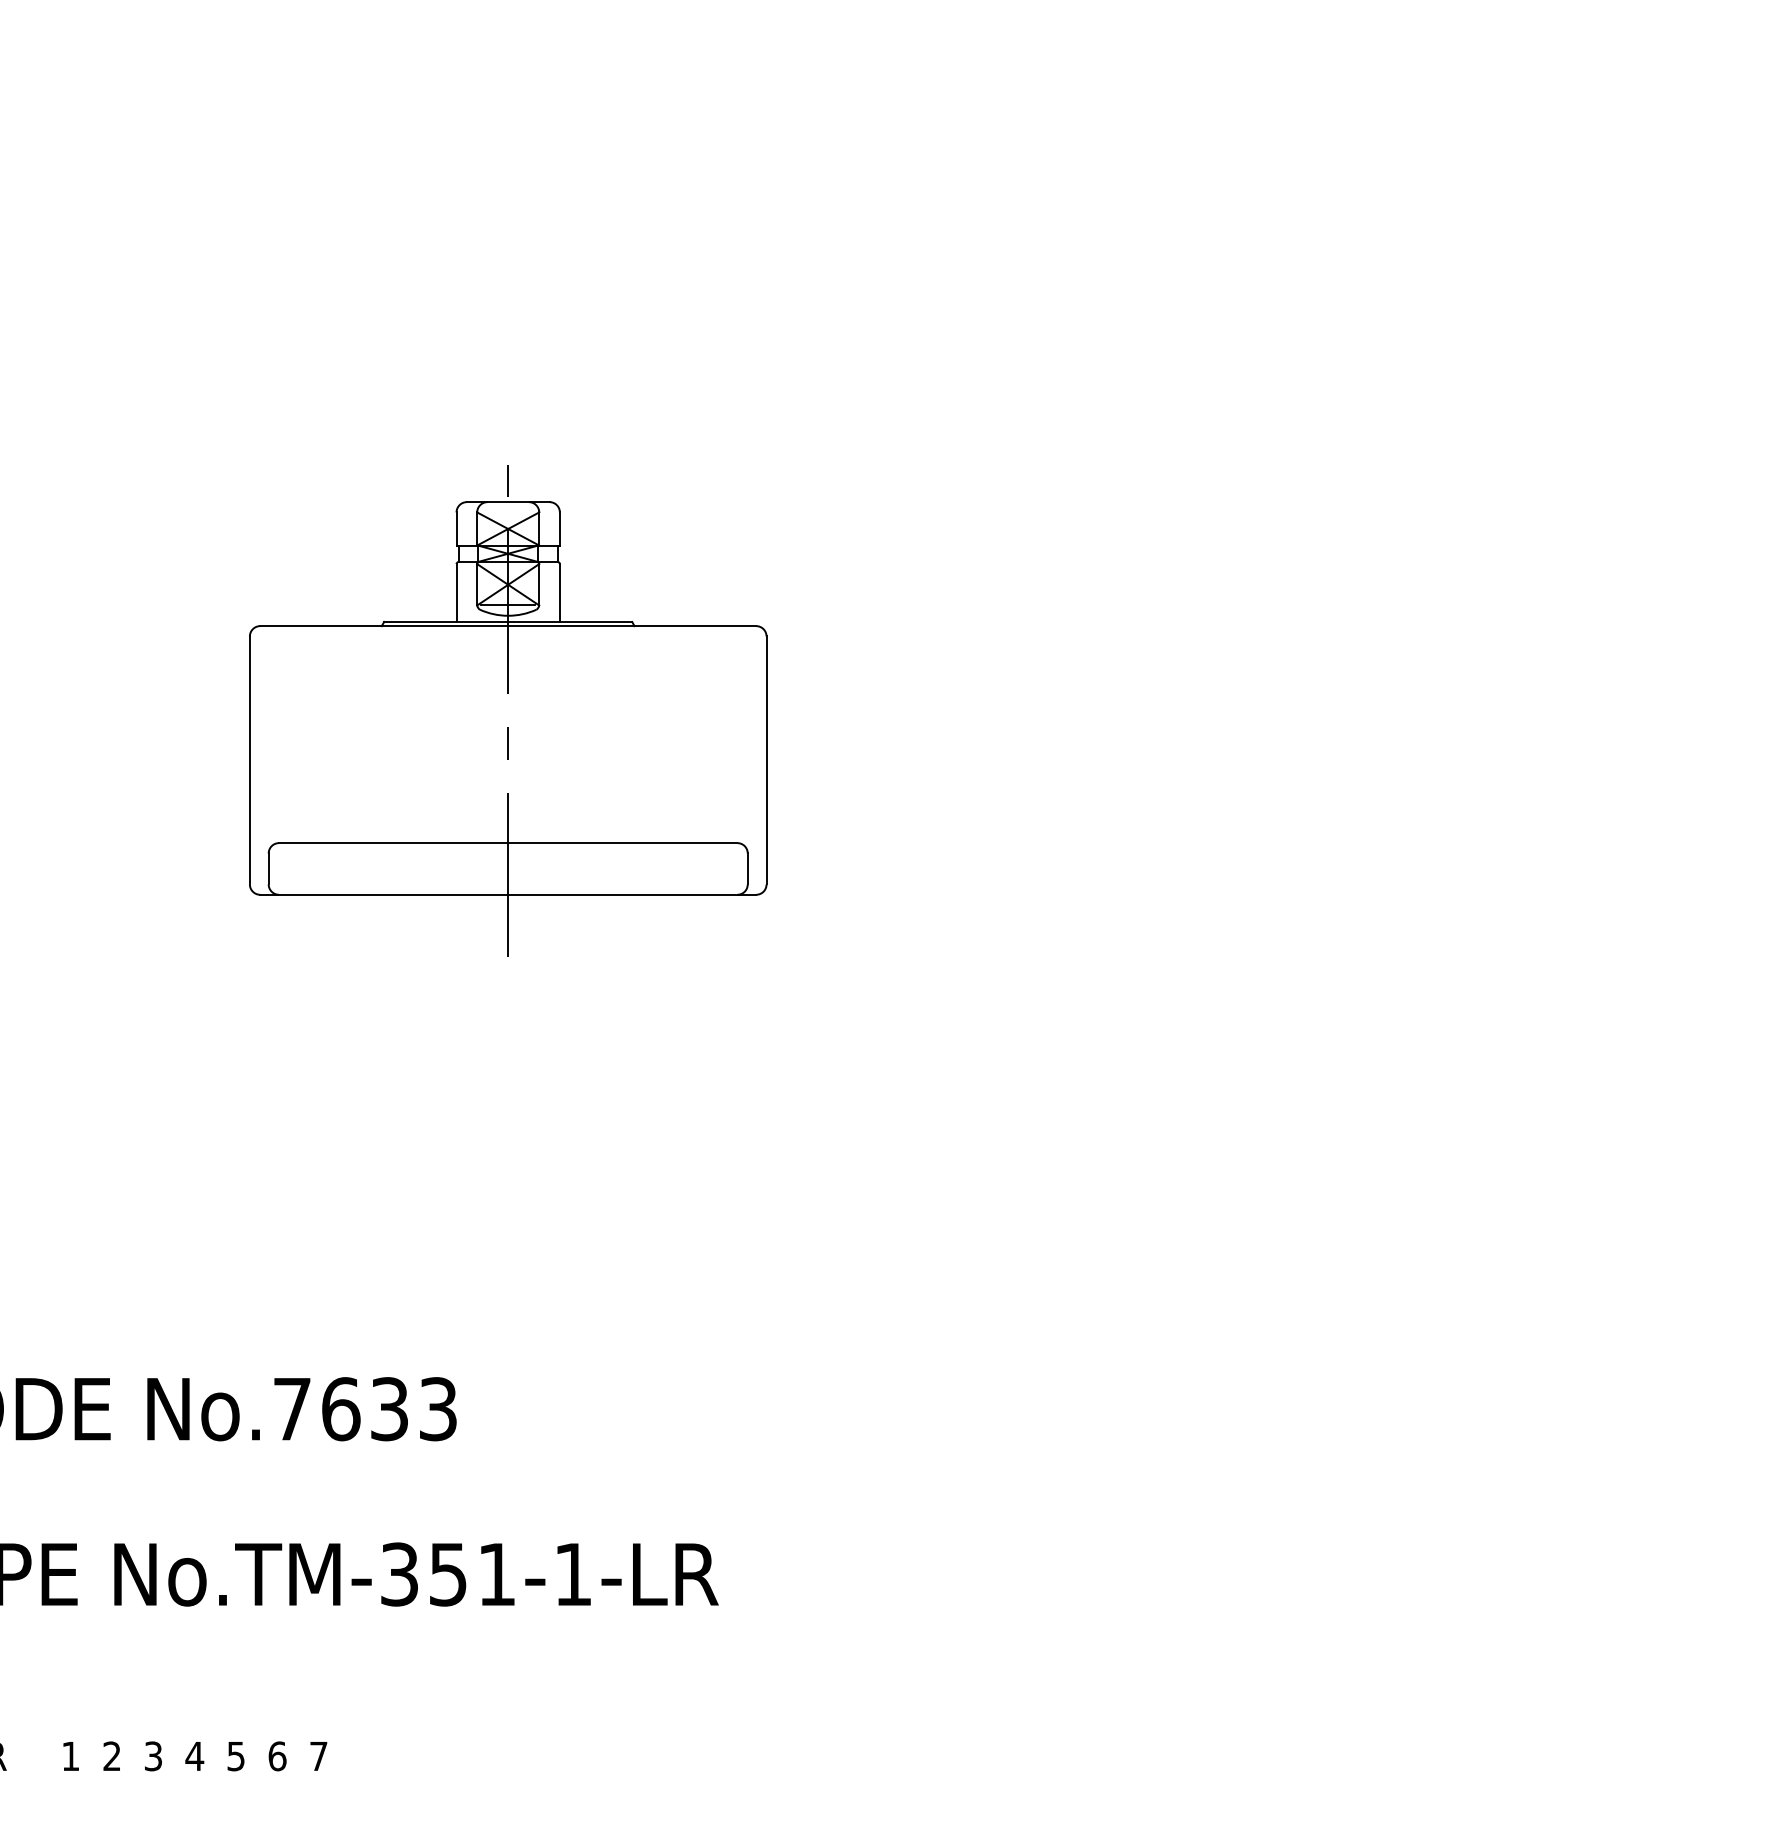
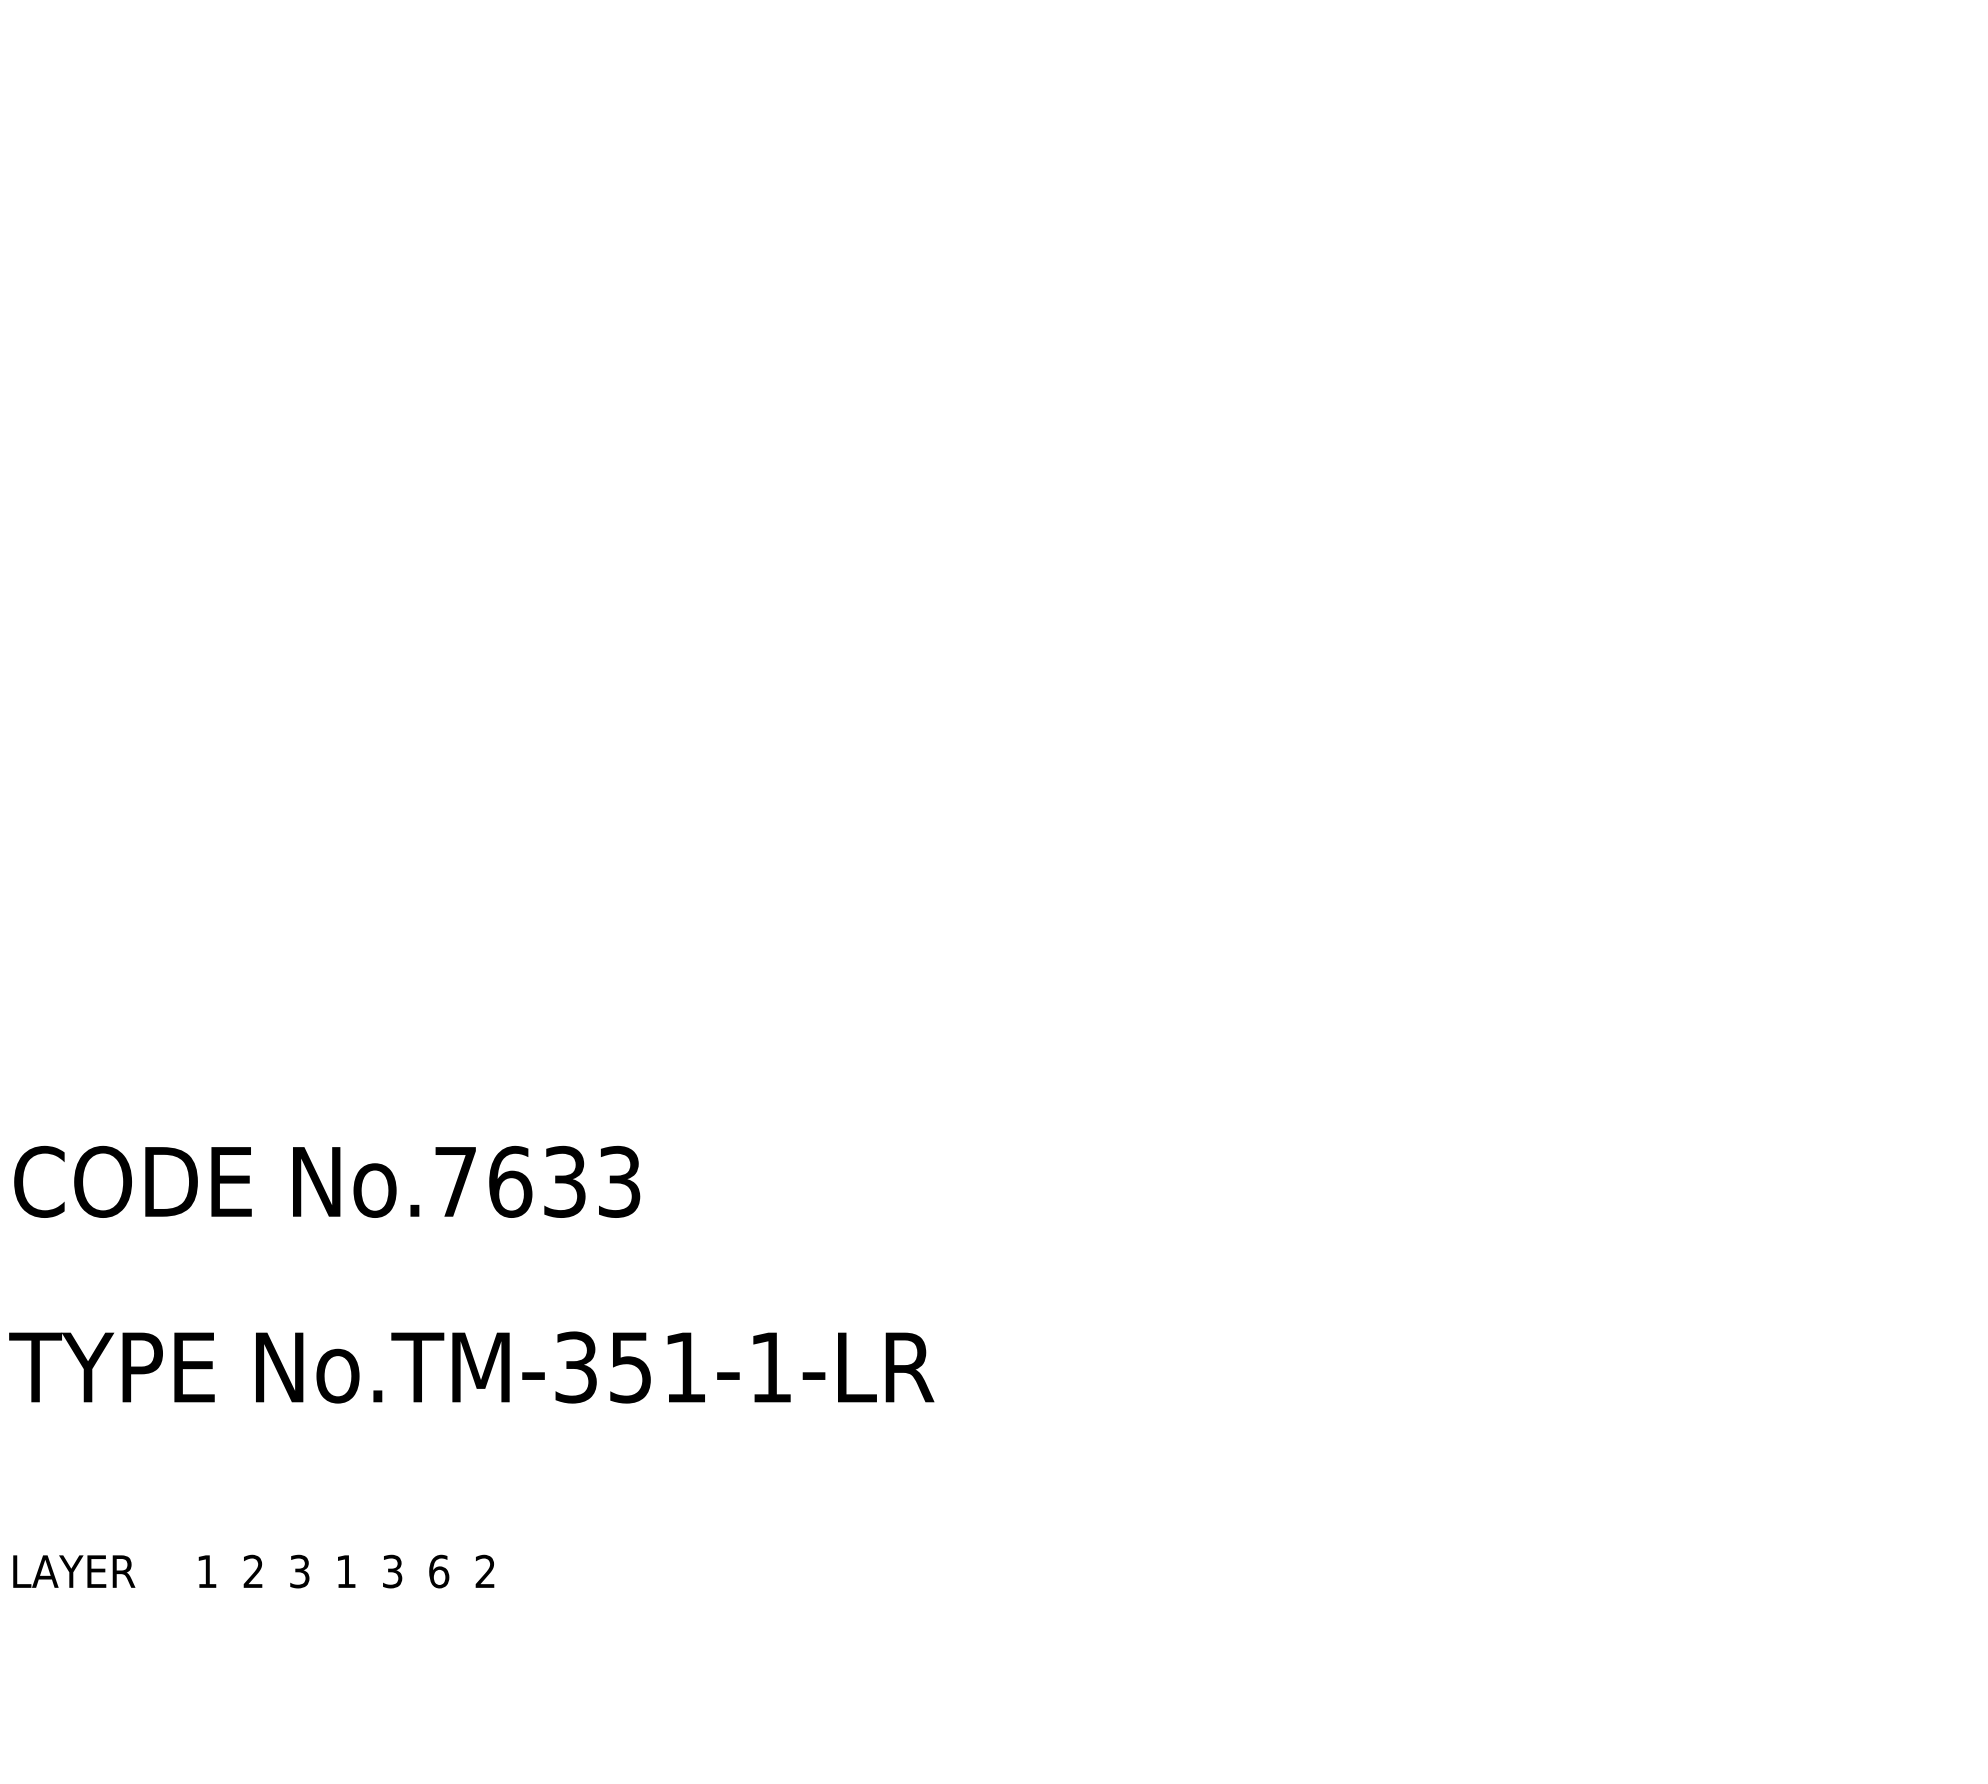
part: (508, 710) -> (698, 397), removed
text: (236, 1755) -> (393, 1570), 5 -> 3
text: (318, 1755) -> (485, 1570), 7 -> 2
text: (194, 1756) -> (345, 1571), 4 -> 1

